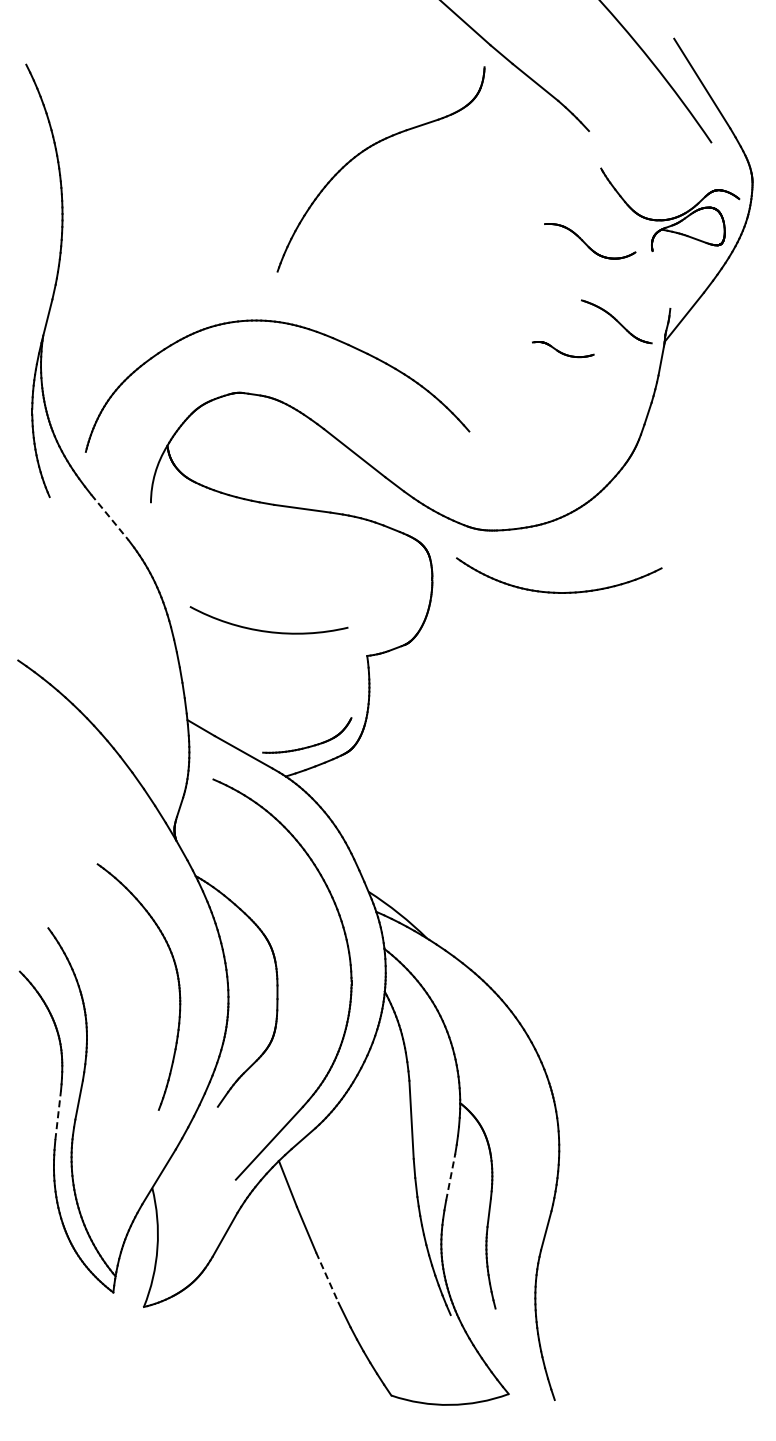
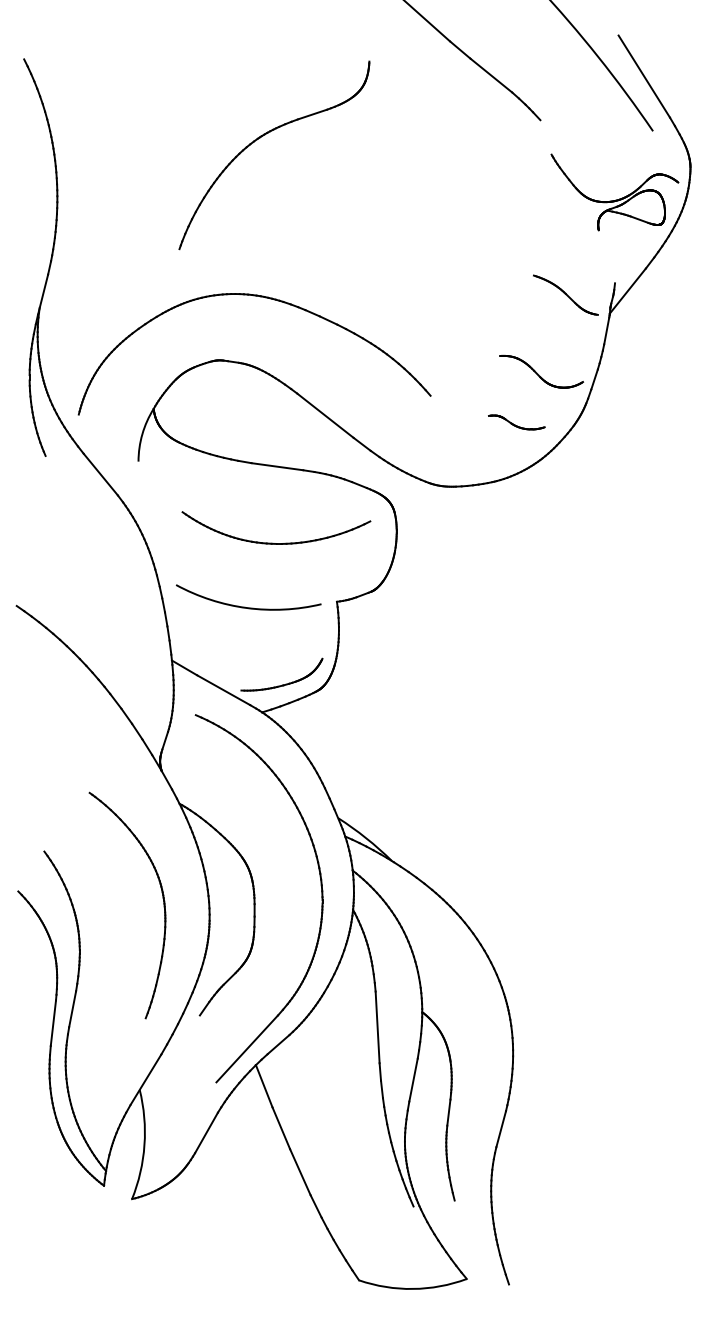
part: (366, 150) -> (261, 138), moved
part: (590, 241) -> (541, 371), moved
part: (563, 349) -> (517, 422), moved
line: (110, 517) -> (101, 474), dashed -> solid
part: (556, 591) -> (273, 542), moved
arc: (267, 630) -> (247, 606), moved
line: (58, 1115) -> (53, 1023), dashed -> solid
line: (450, 1177) -> (413, 1080), dashed -> solid
line: (327, 1277) -> (300, 1172), dashed -> solid

